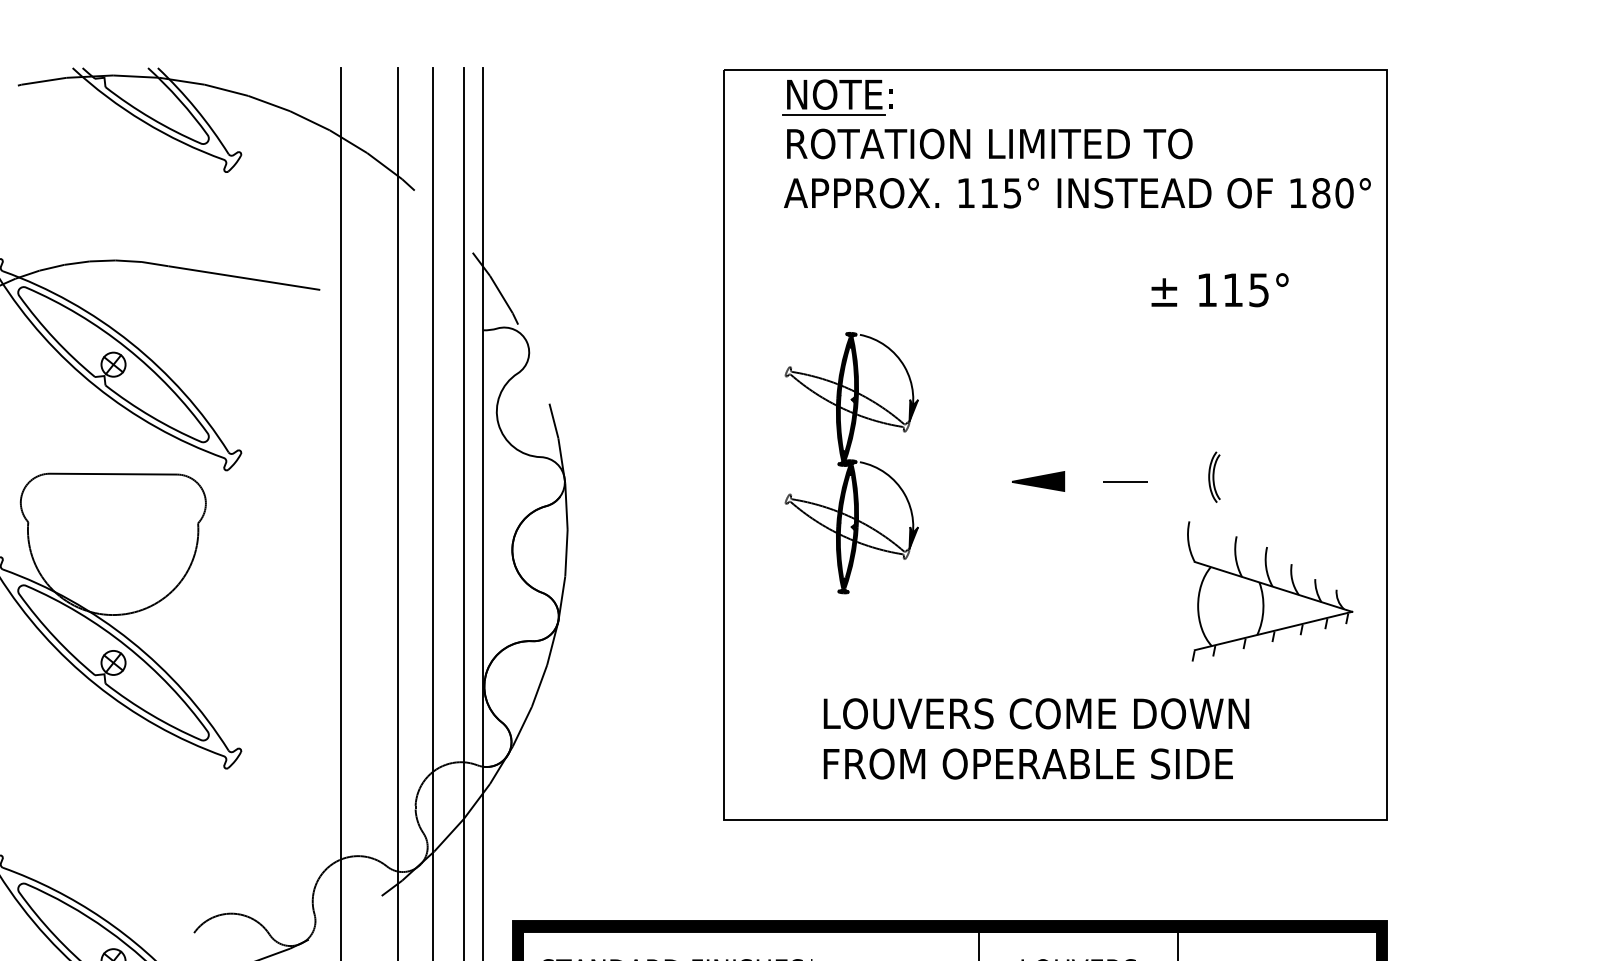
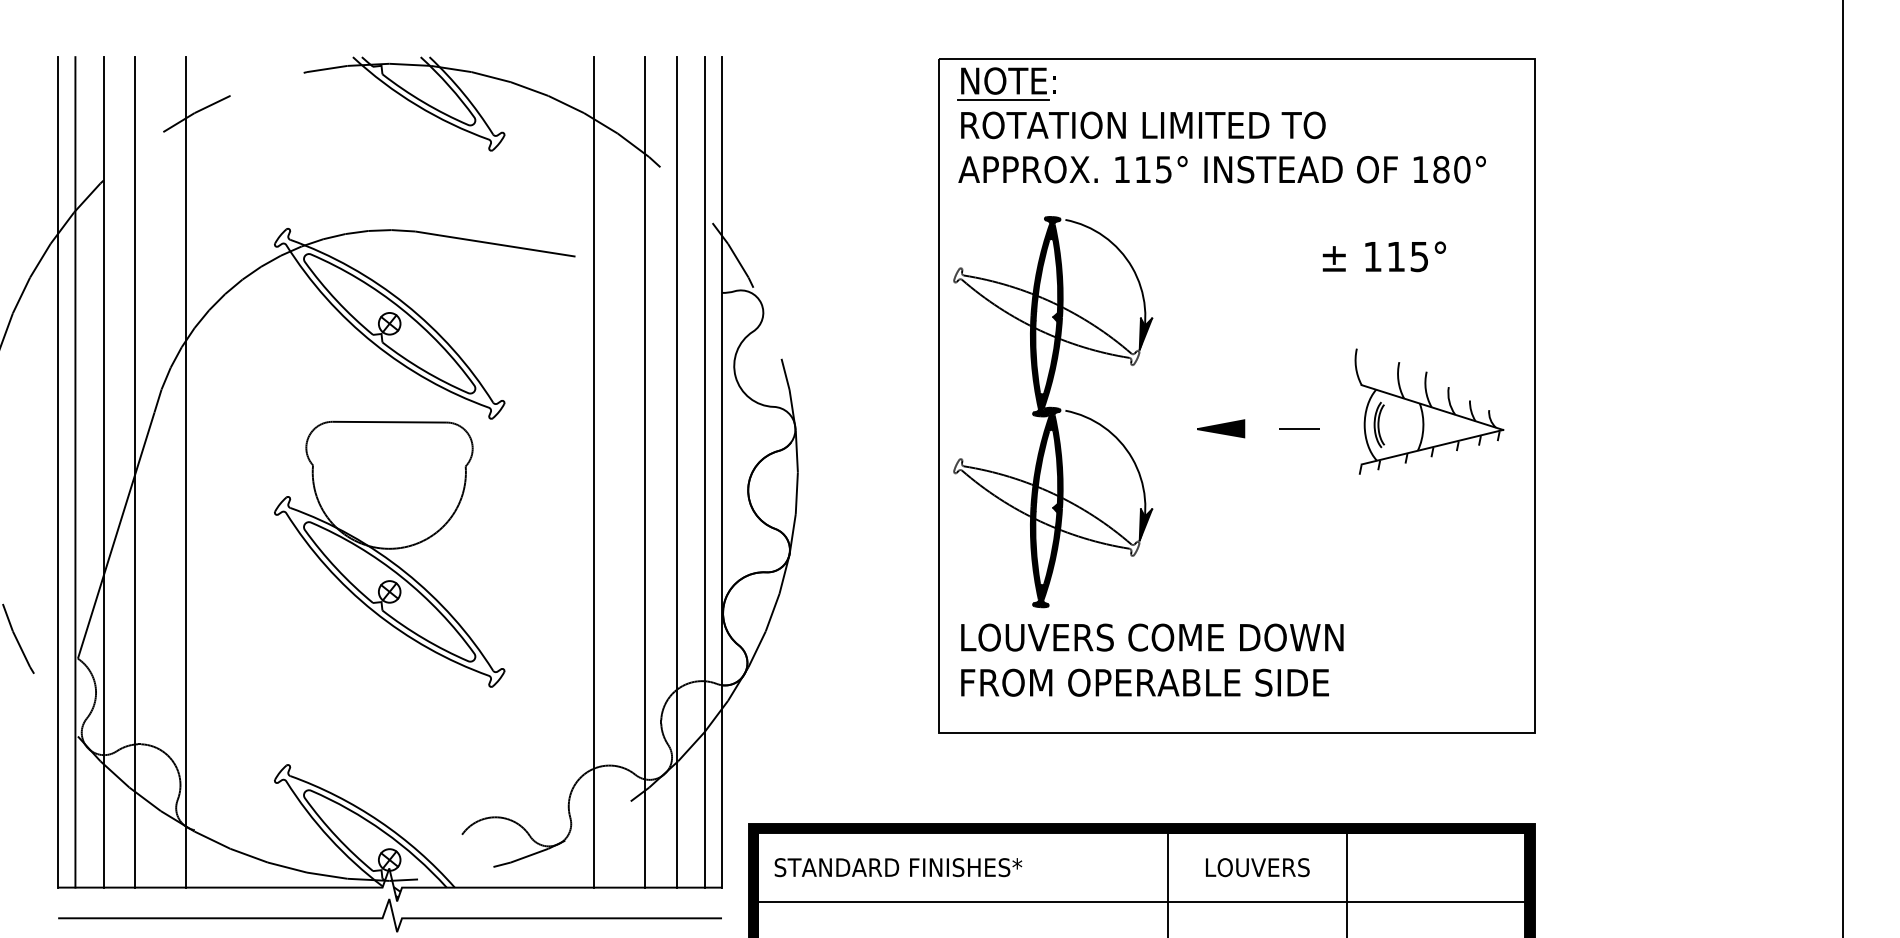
part: (1076, 144) -> (1221, 125), moved
part: (851, 463) -> (1053, 412), size x1.67
part: (1270, 591) -> (1429, 411), moved
text: (1036, 738) -> (1152, 659), moved

